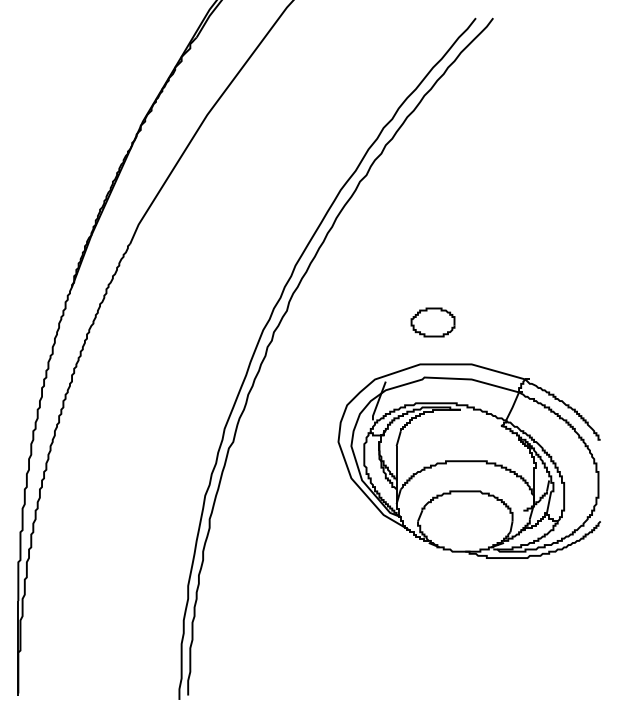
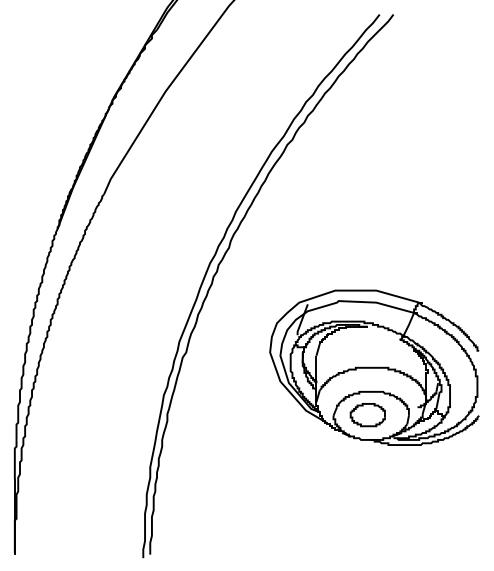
part: (432, 322) -> (367, 415), moved

